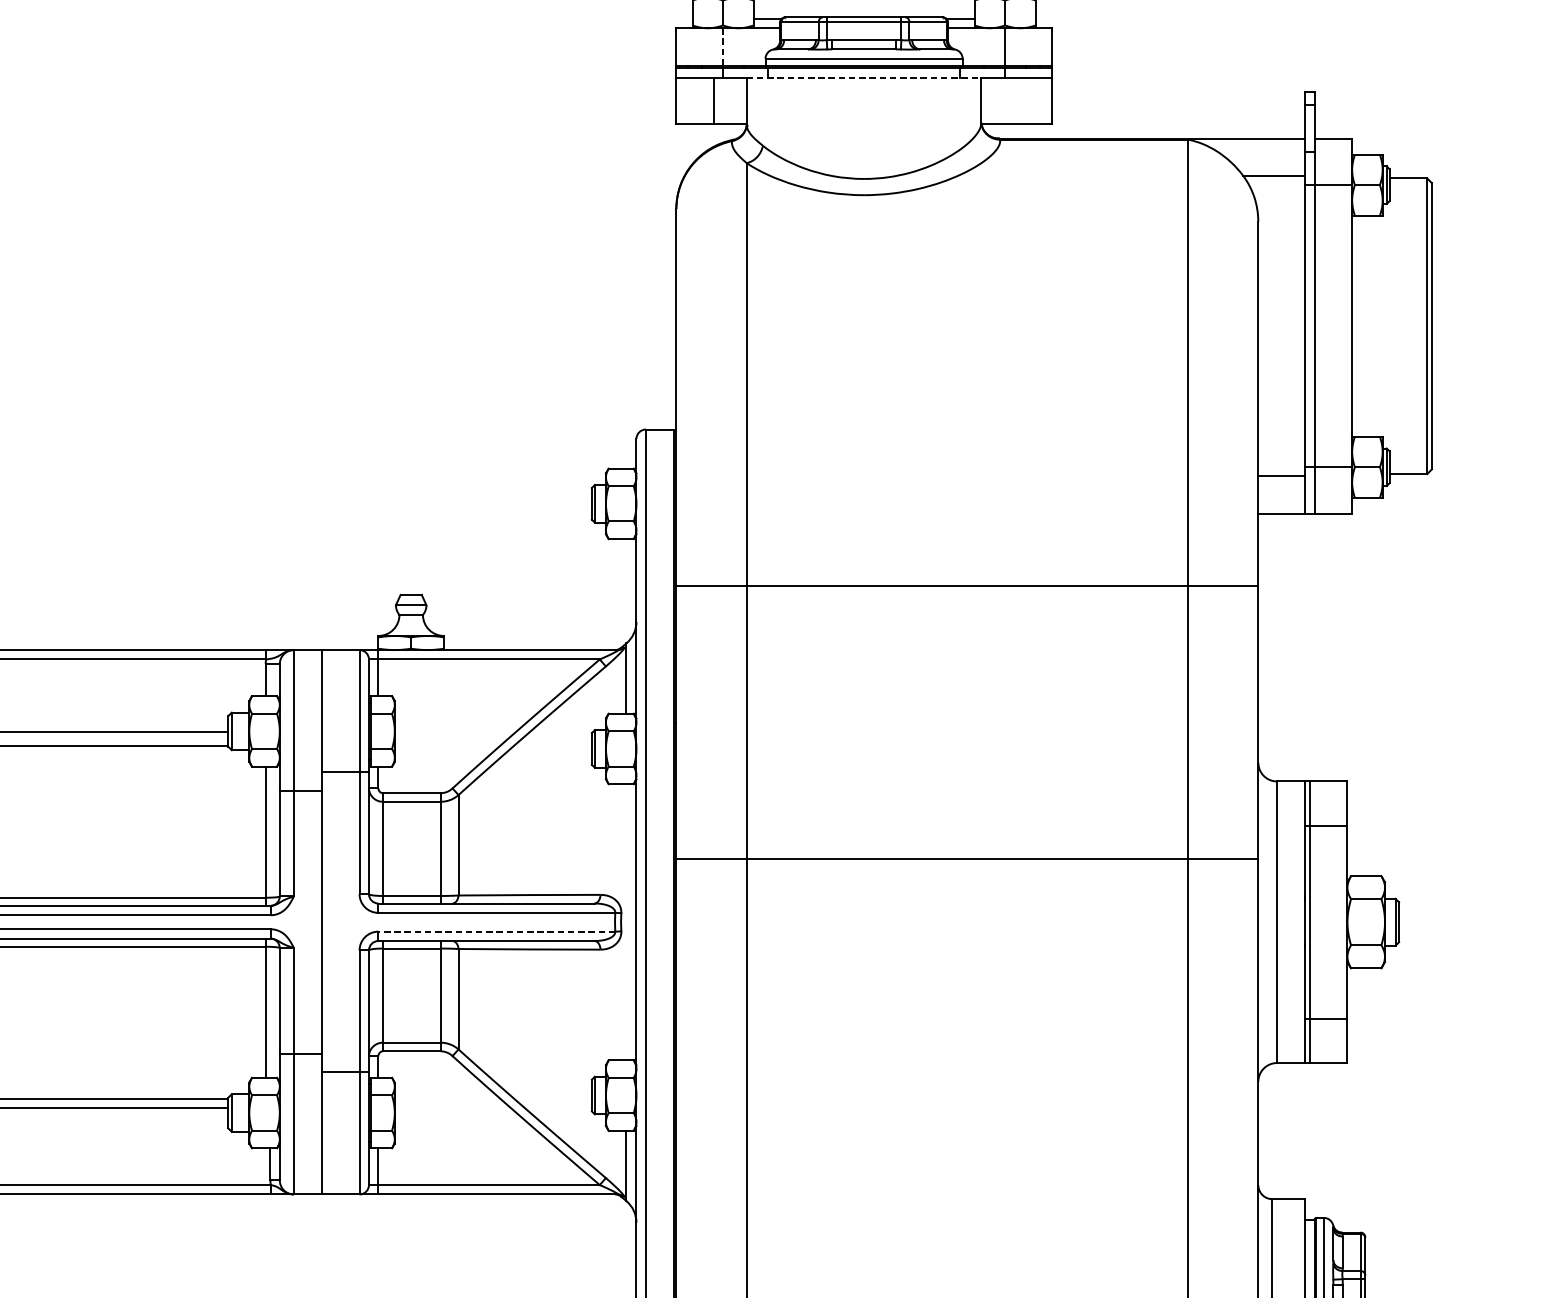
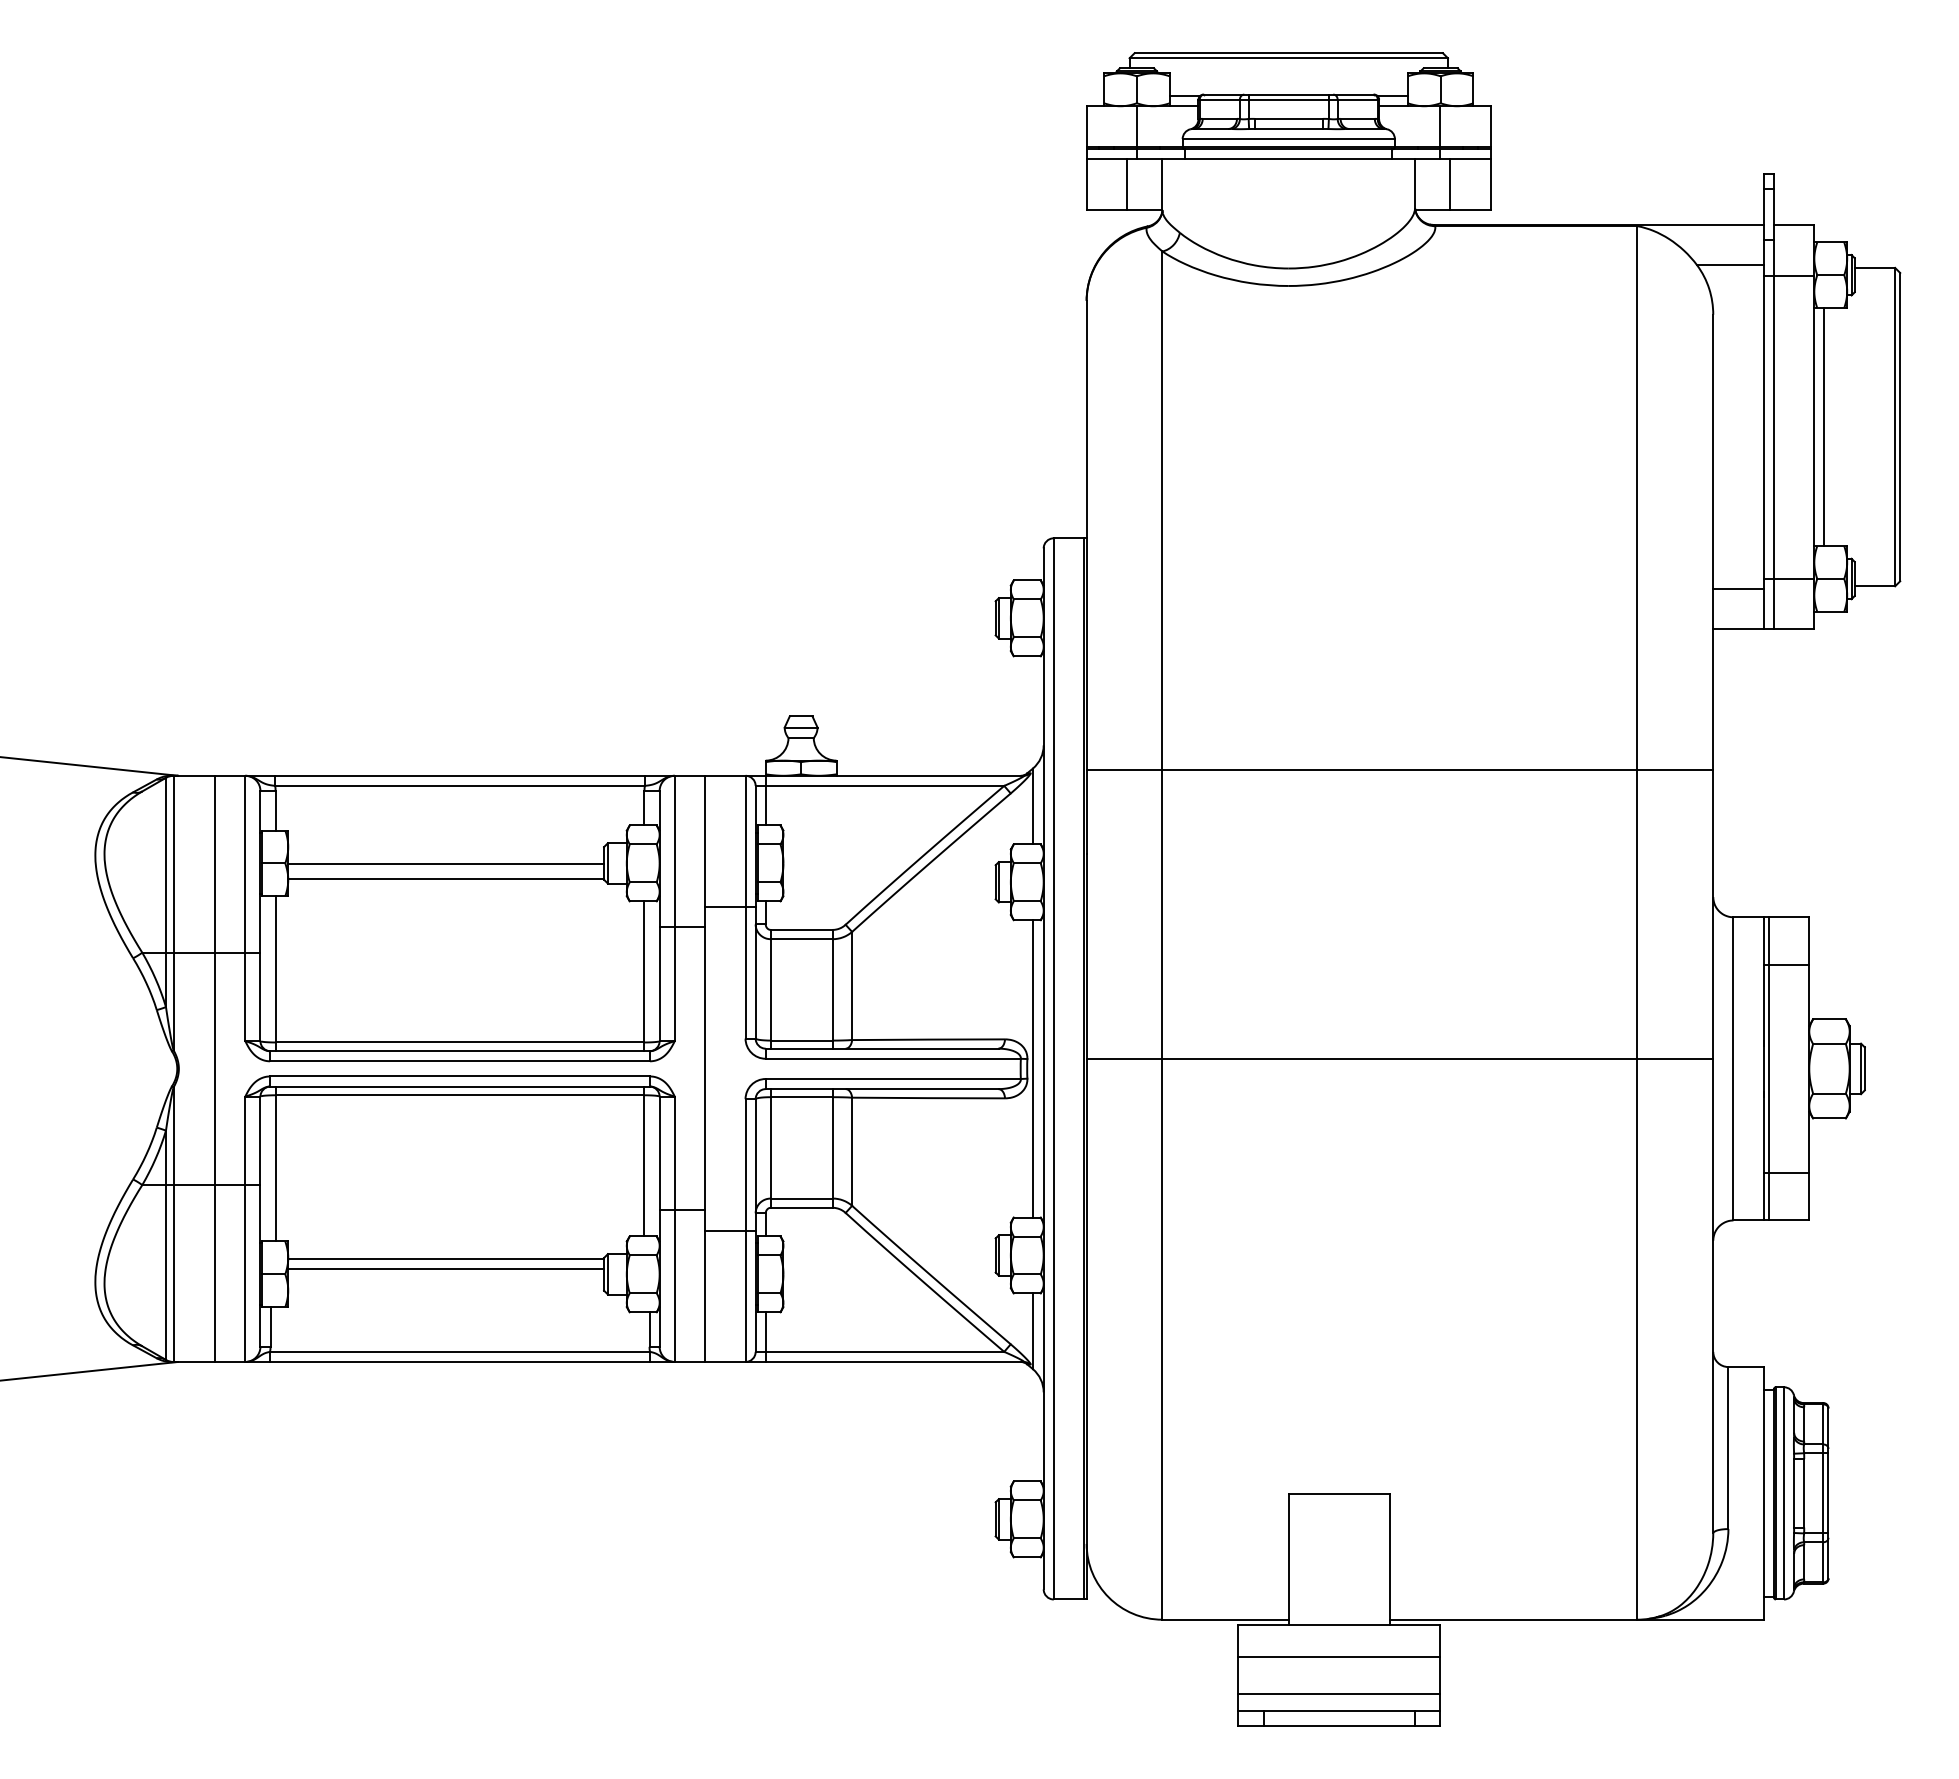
line: (723, 47) -> (1137, 126), dashed -> solid
line: (864, 77) -> (1289, 159), dashed -> solid
line: (1014, 100) -> (1450, 184), added
line: (1361, 326) -> (1824, 427), added
line: (966, 585) -> (1399, 770), moved
line: (966, 858) -> (1399, 1058), moved
line: (626, 921) -> (1032, 1068), added
line: (496, 932) -> (893, 1079), dashed -> solid

